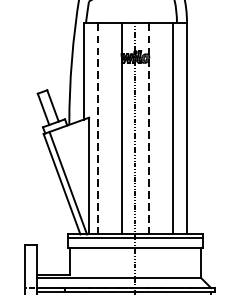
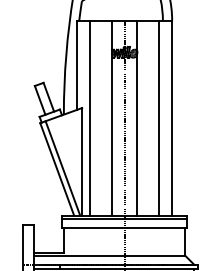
line: (97, 127) -> (89, 117), dashed -> solid
line: (149, 127) -> (137, 117), dashed -> solid

